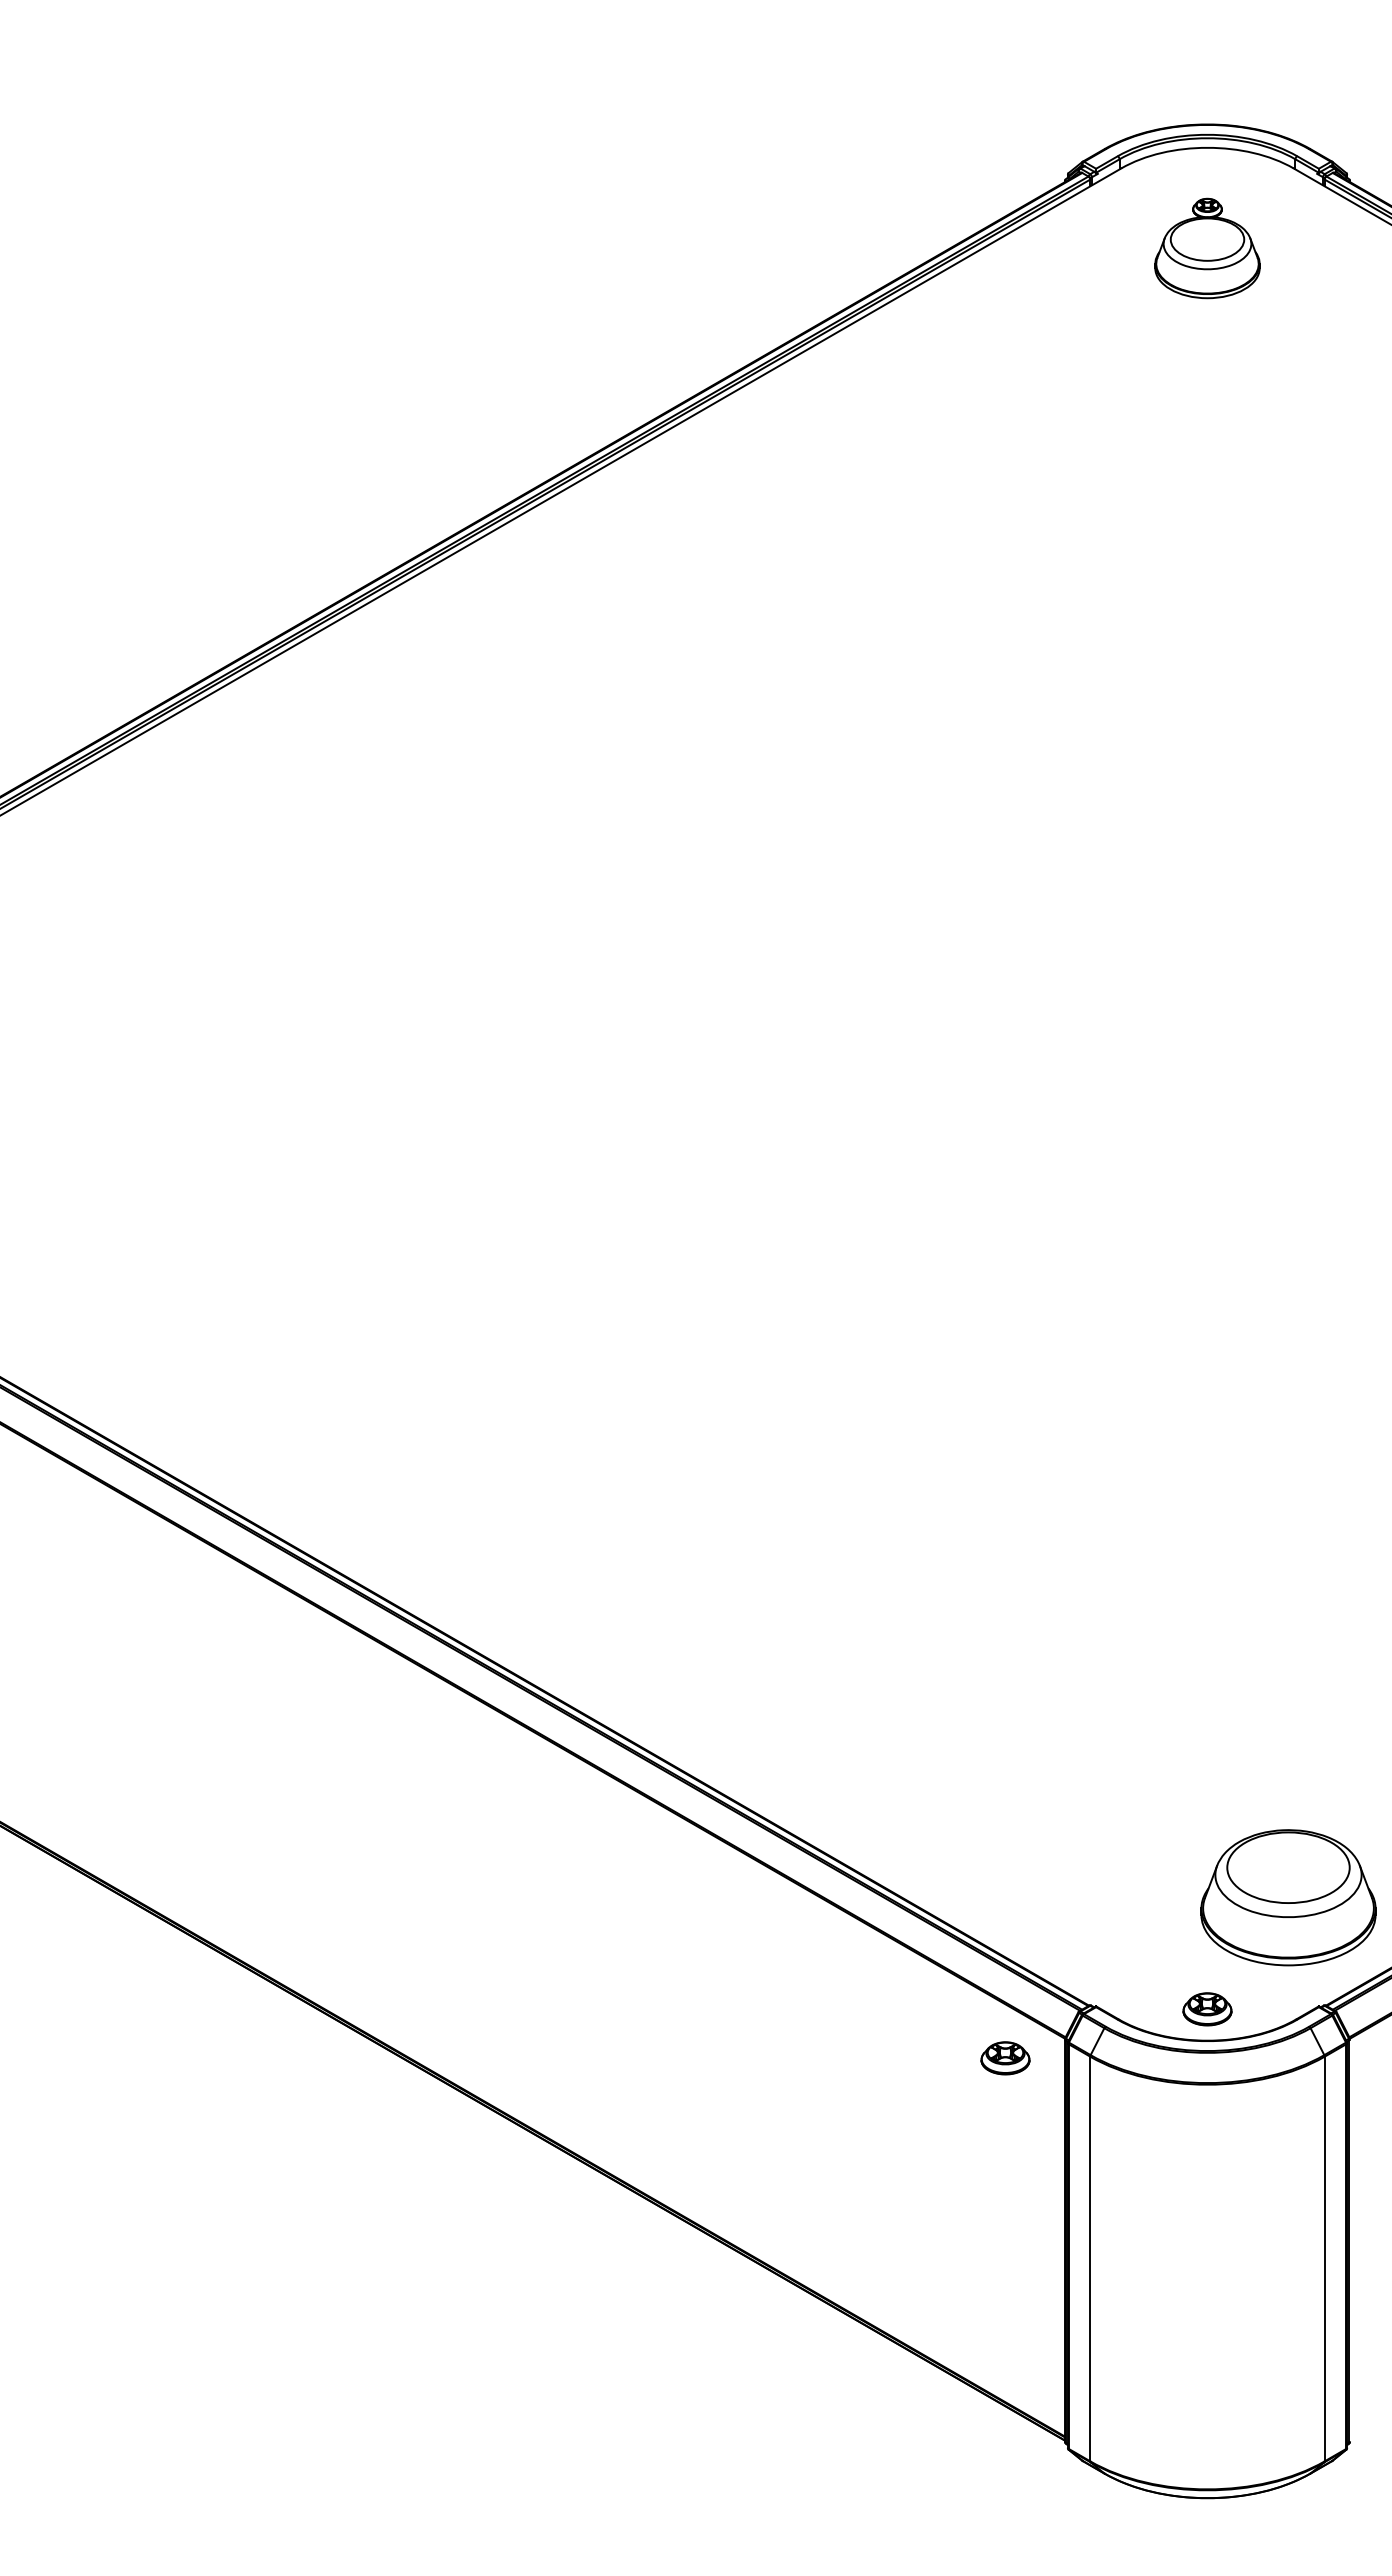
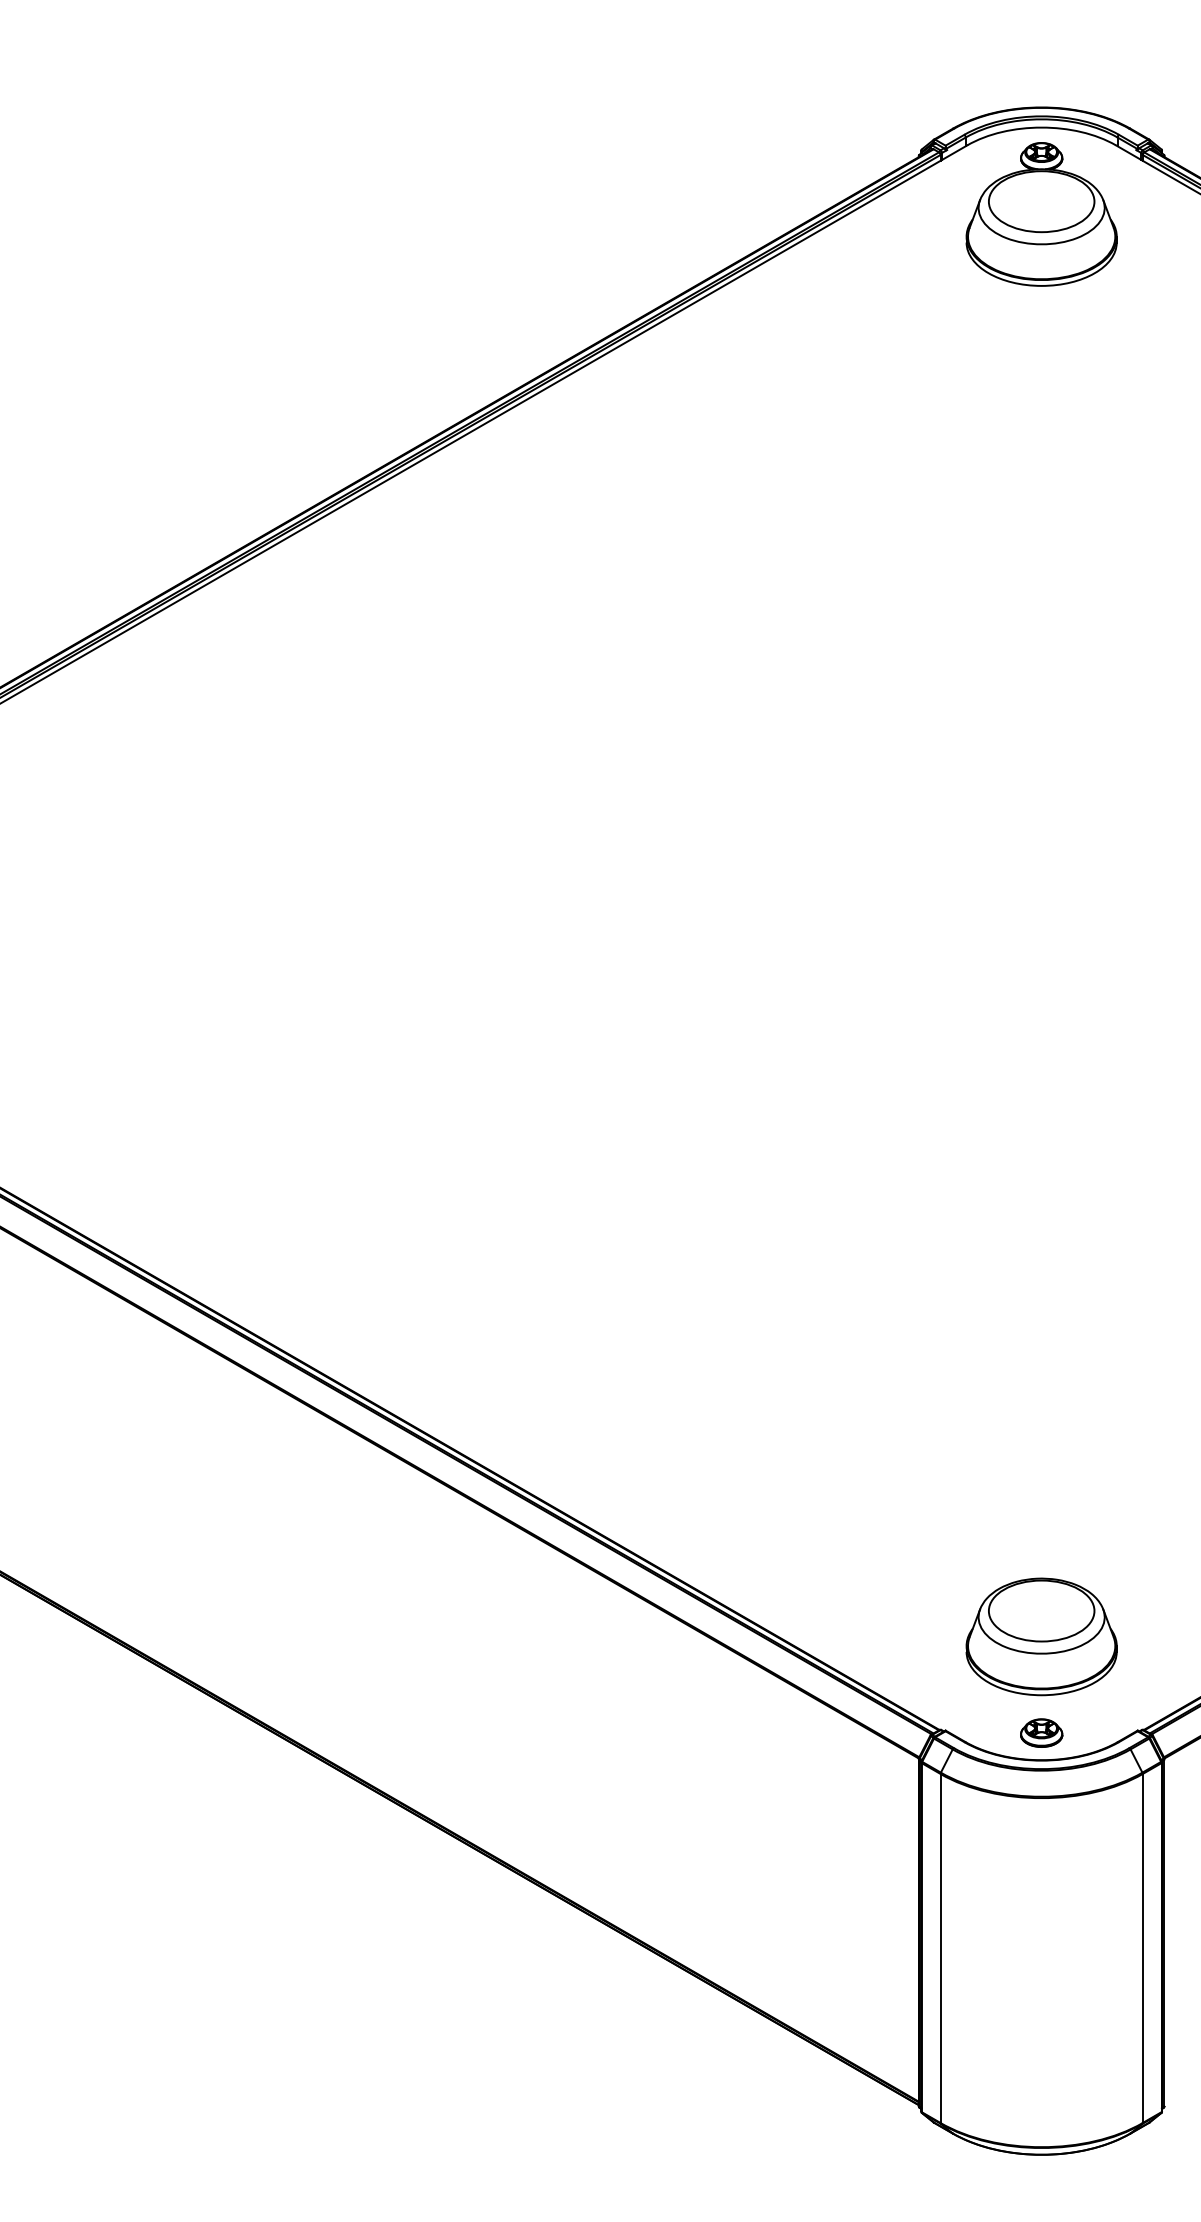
part: (1207, 248) -> (1041, 214), size x1.67
part: (1288, 1897) -> (1041, 1636), moved
part: (1005, 2058) -> (867, 1775), removed

